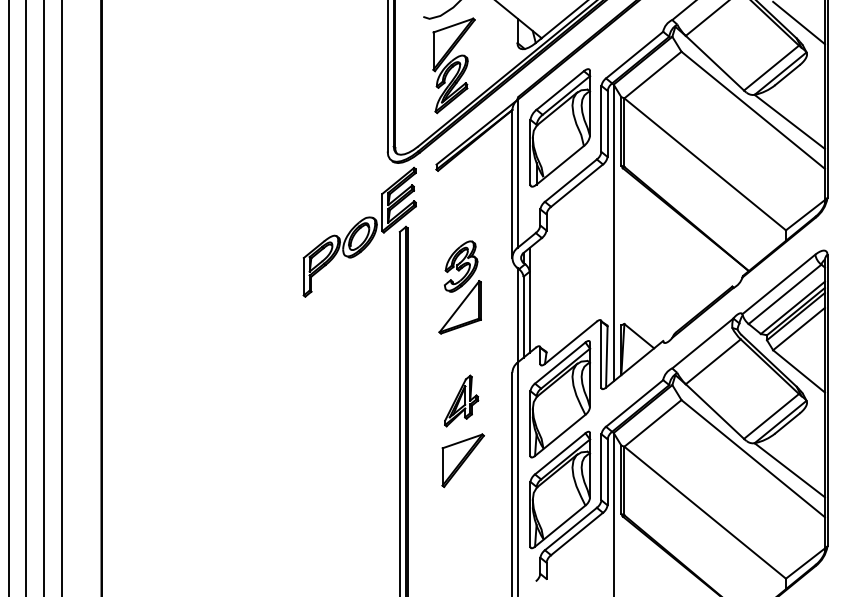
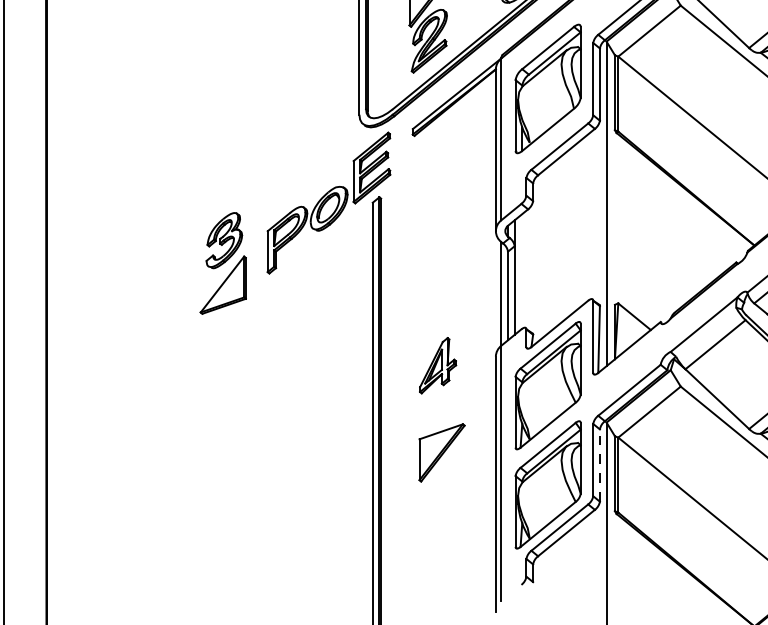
part: (459, 287) -> (222, 263), moved
part: (461, 400) -> (437, 365), moved
line: (607, 471) -> (599, 464), solid -> dashed

